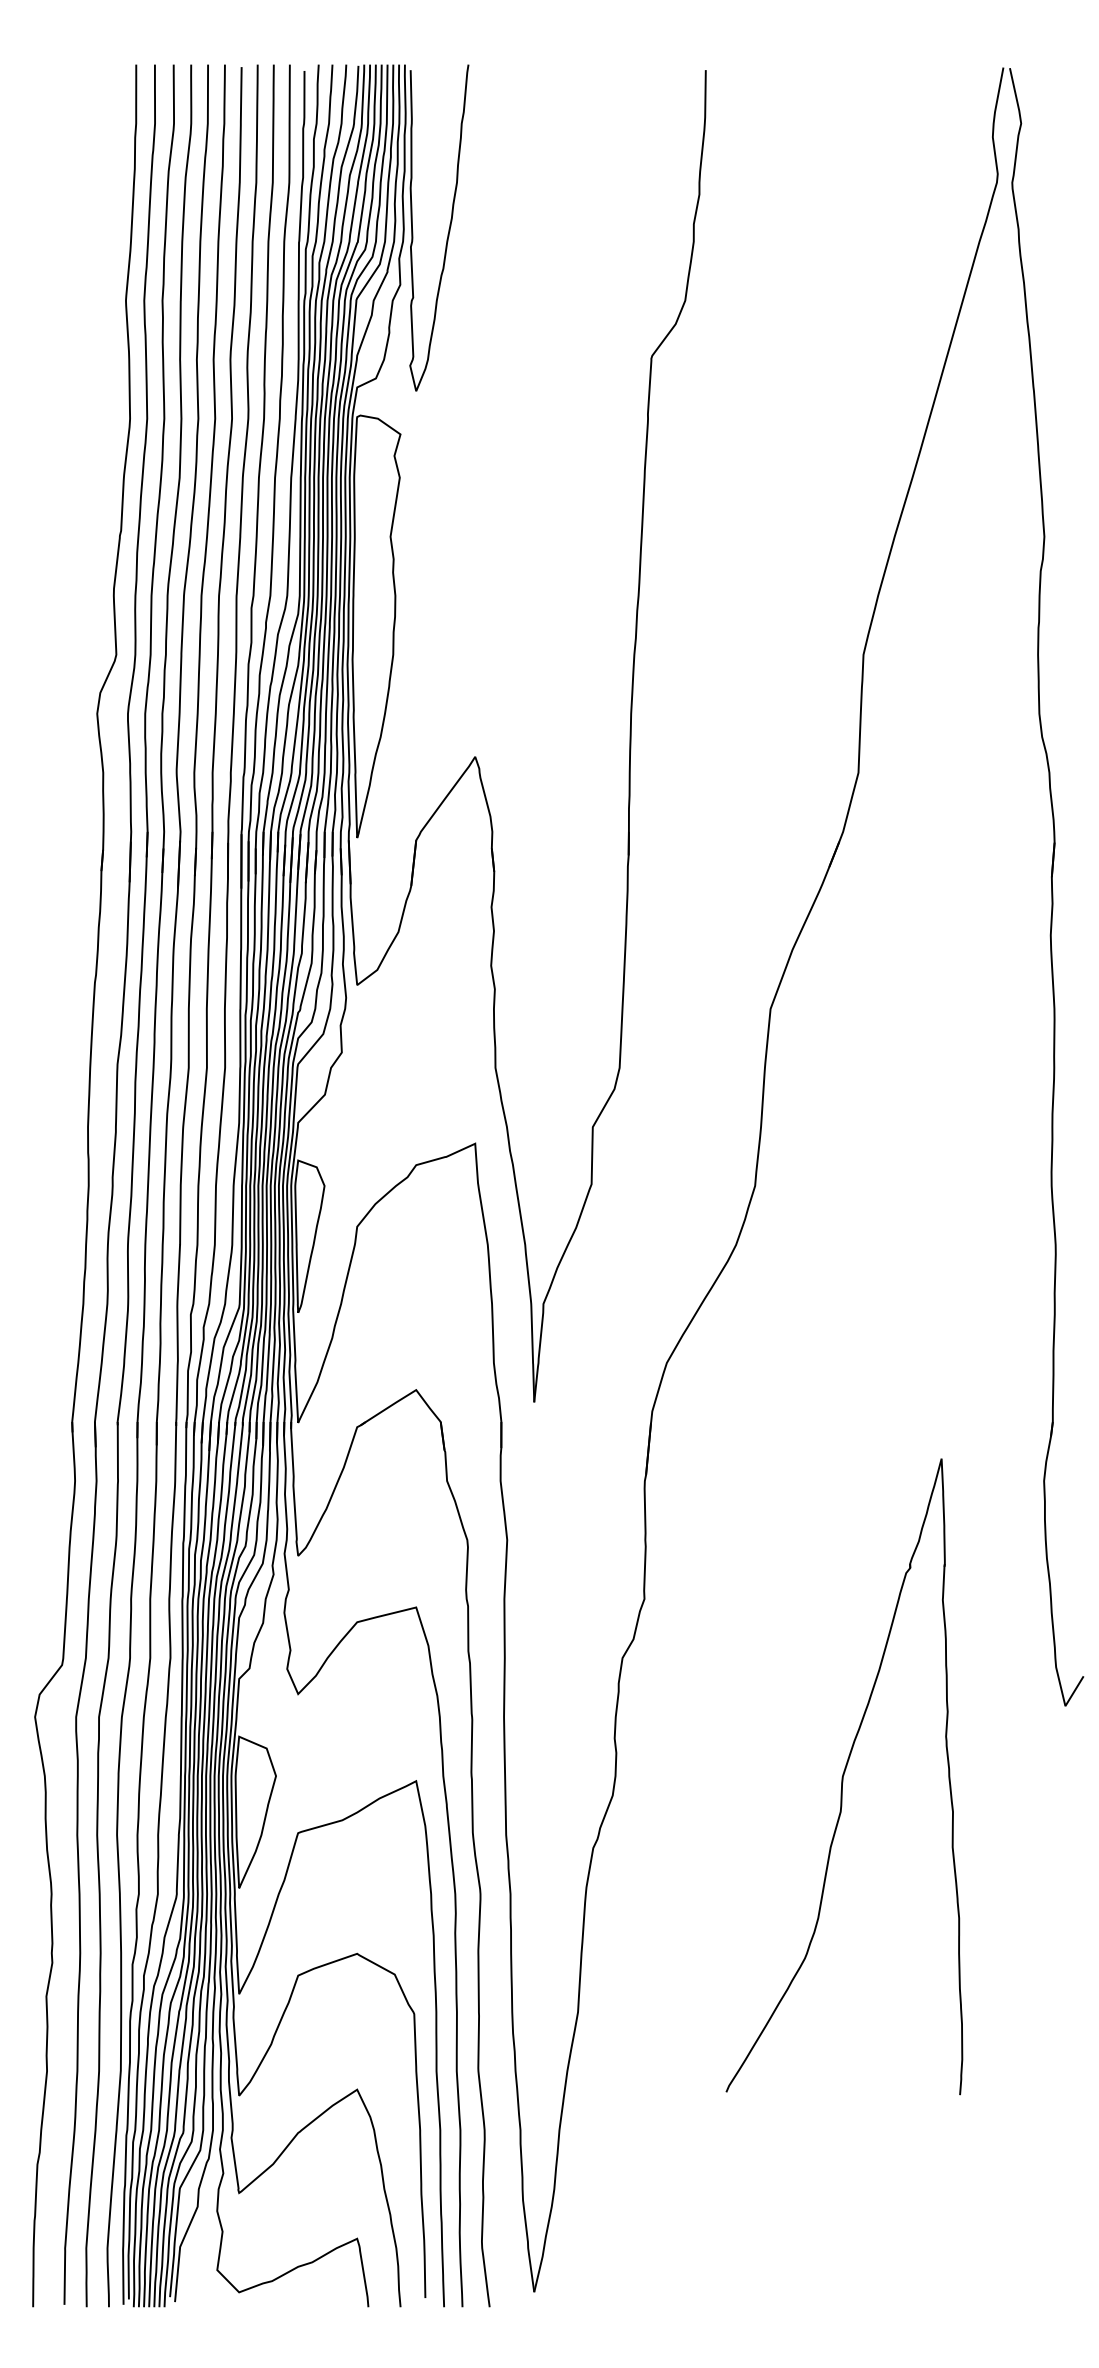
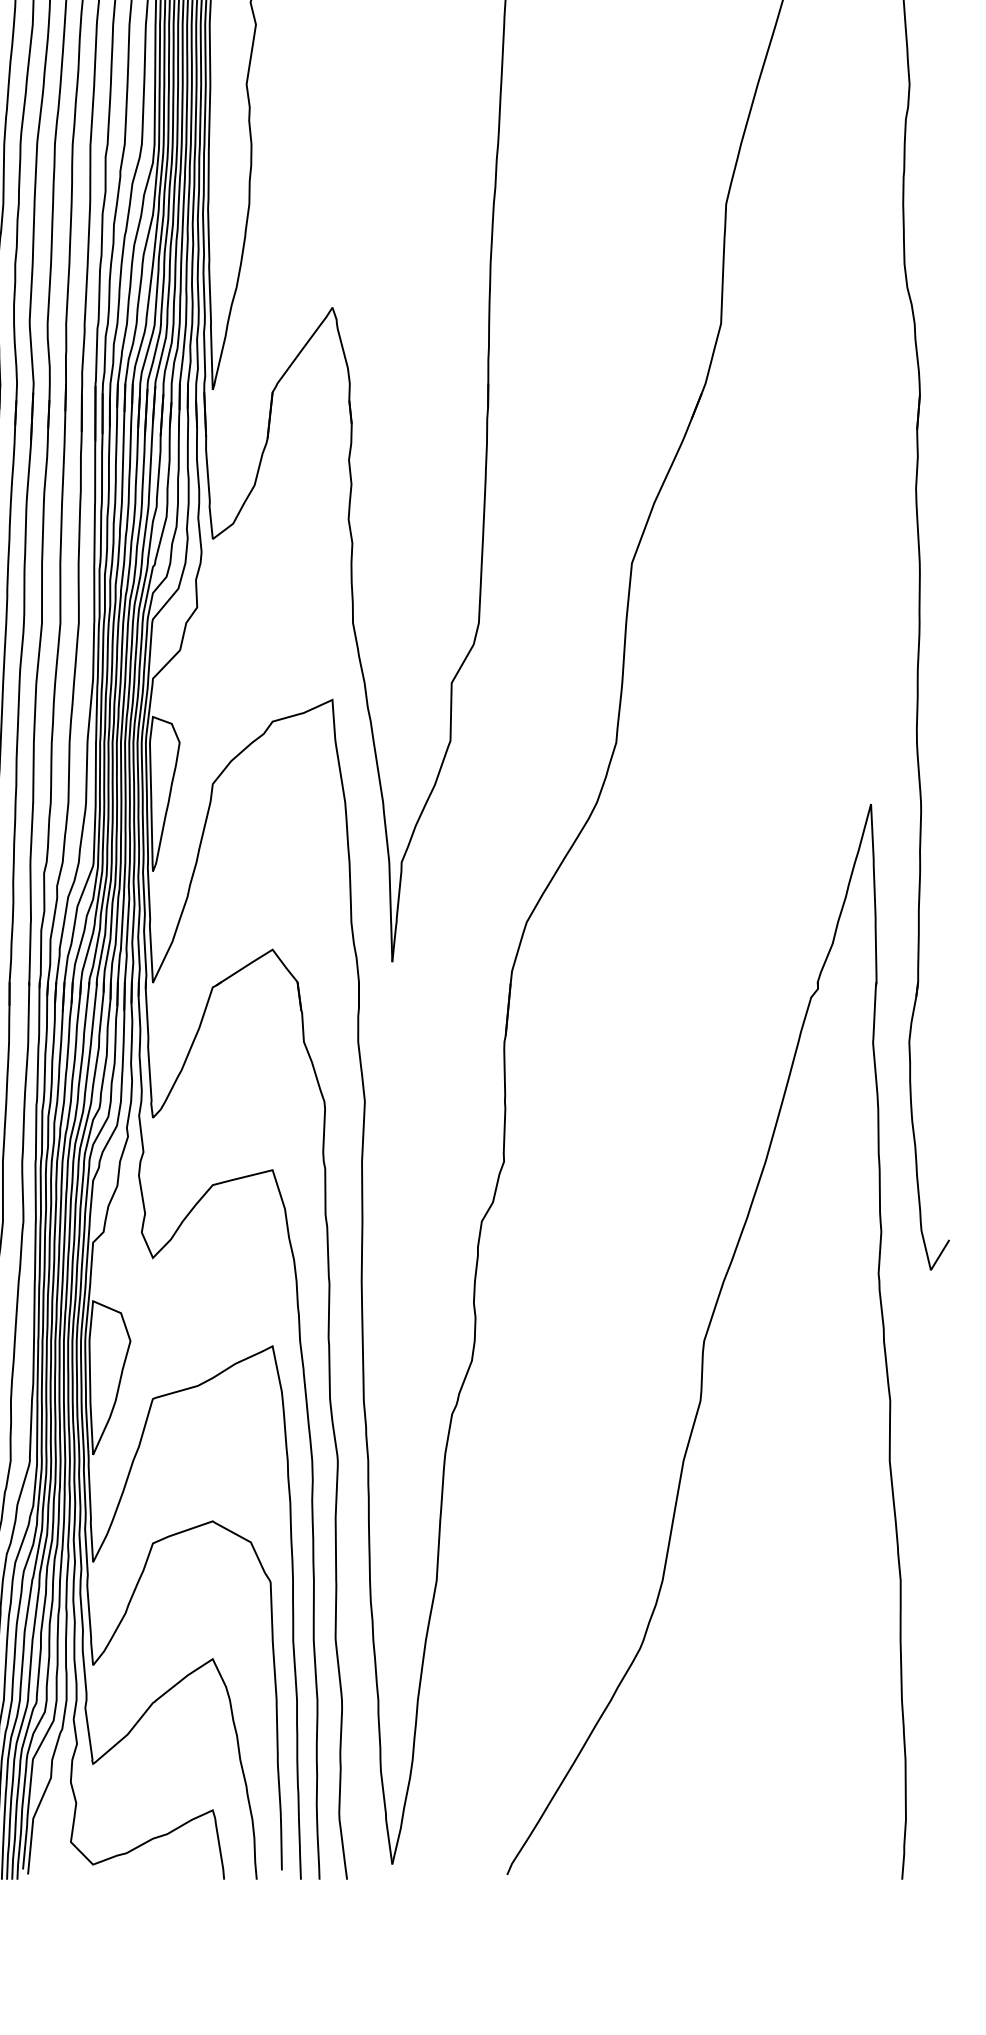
part: (844, 1776) -> (706, 1341), size x1.67

